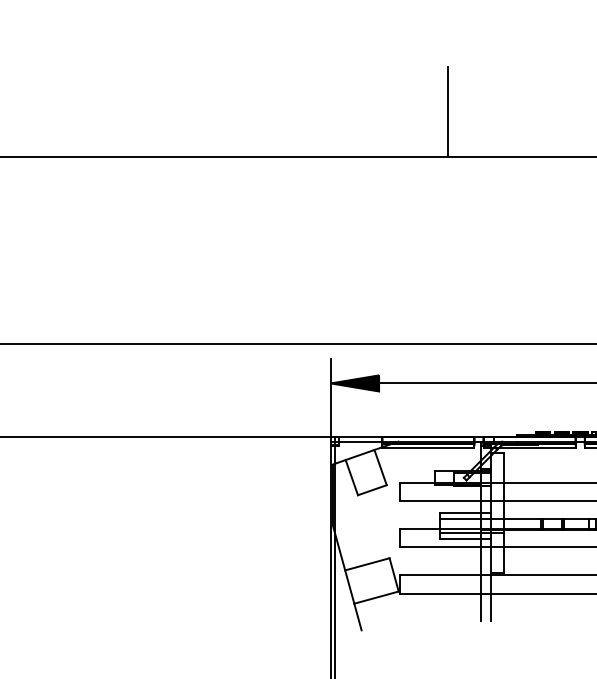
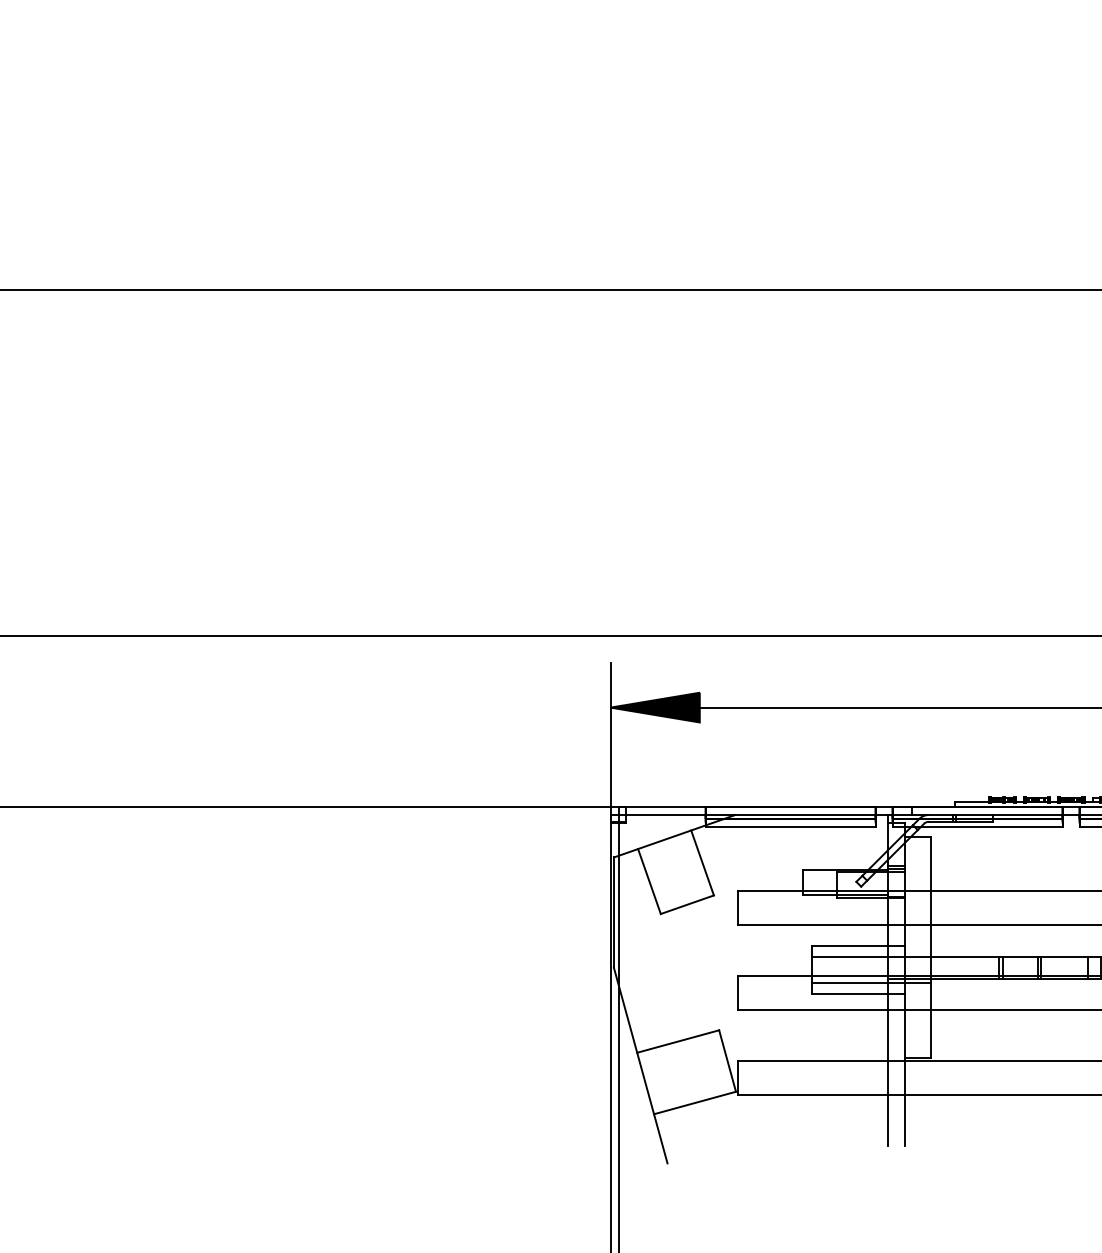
line: (447, 111) -> (826, 205), removed

